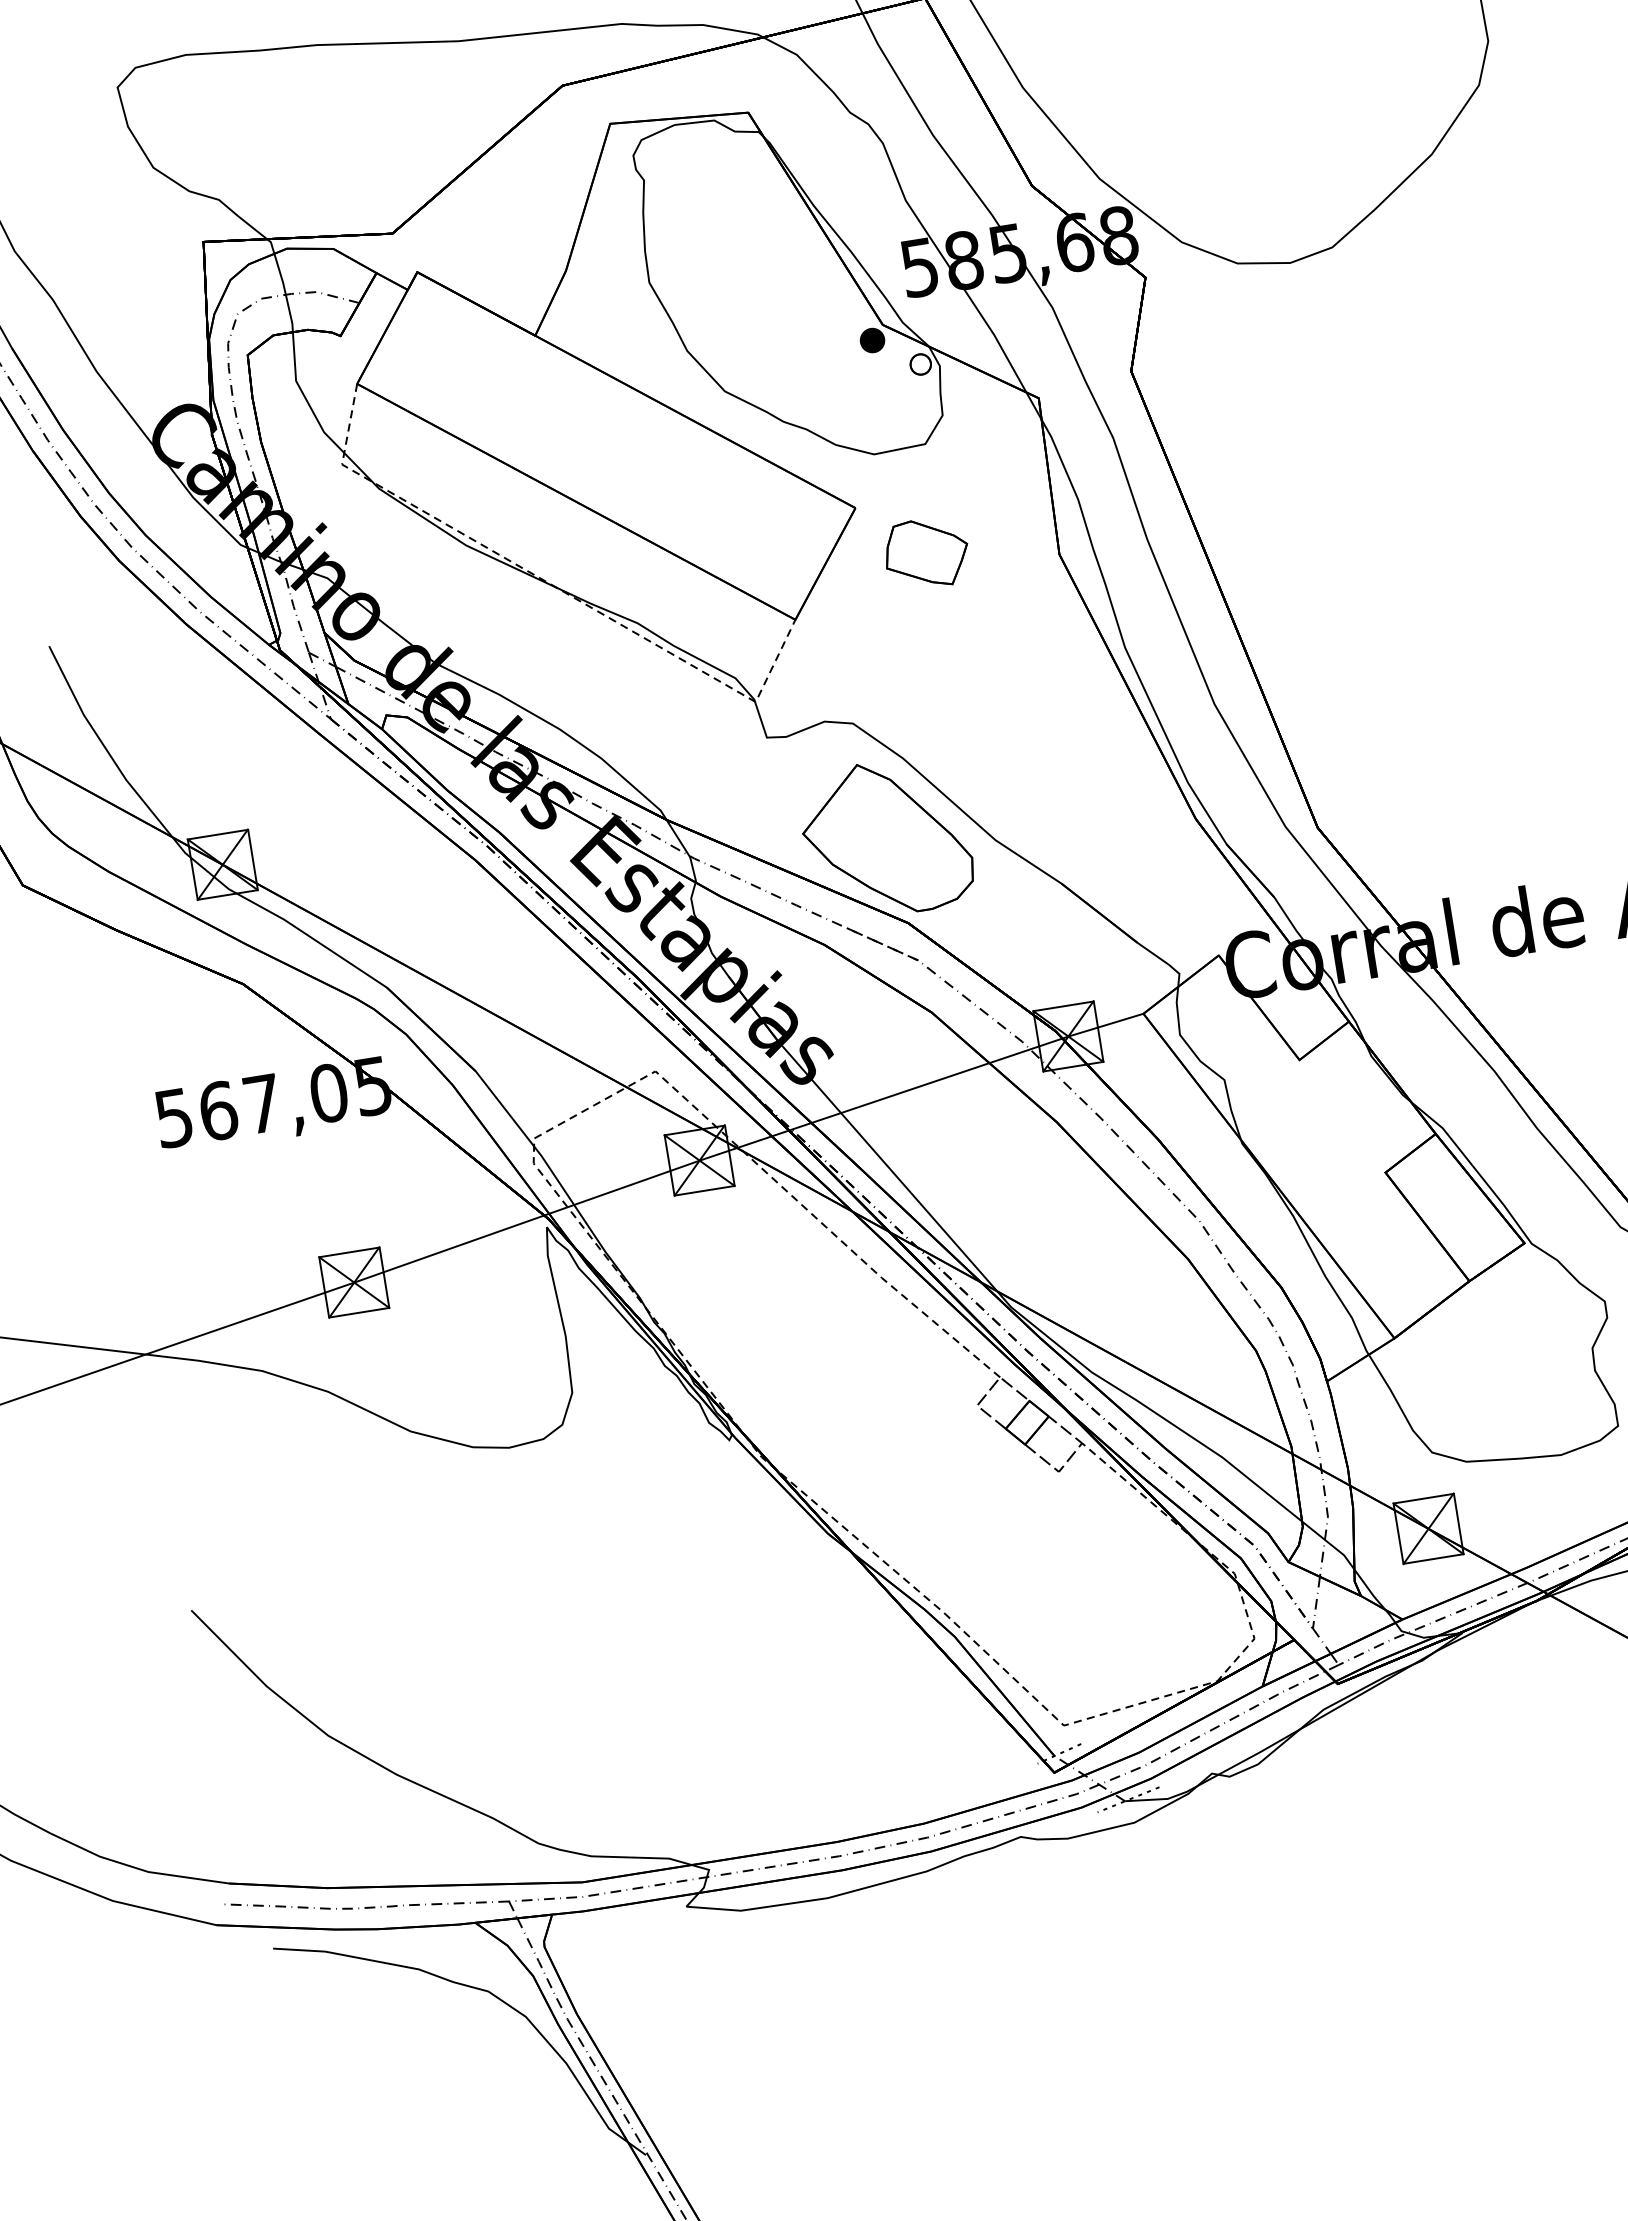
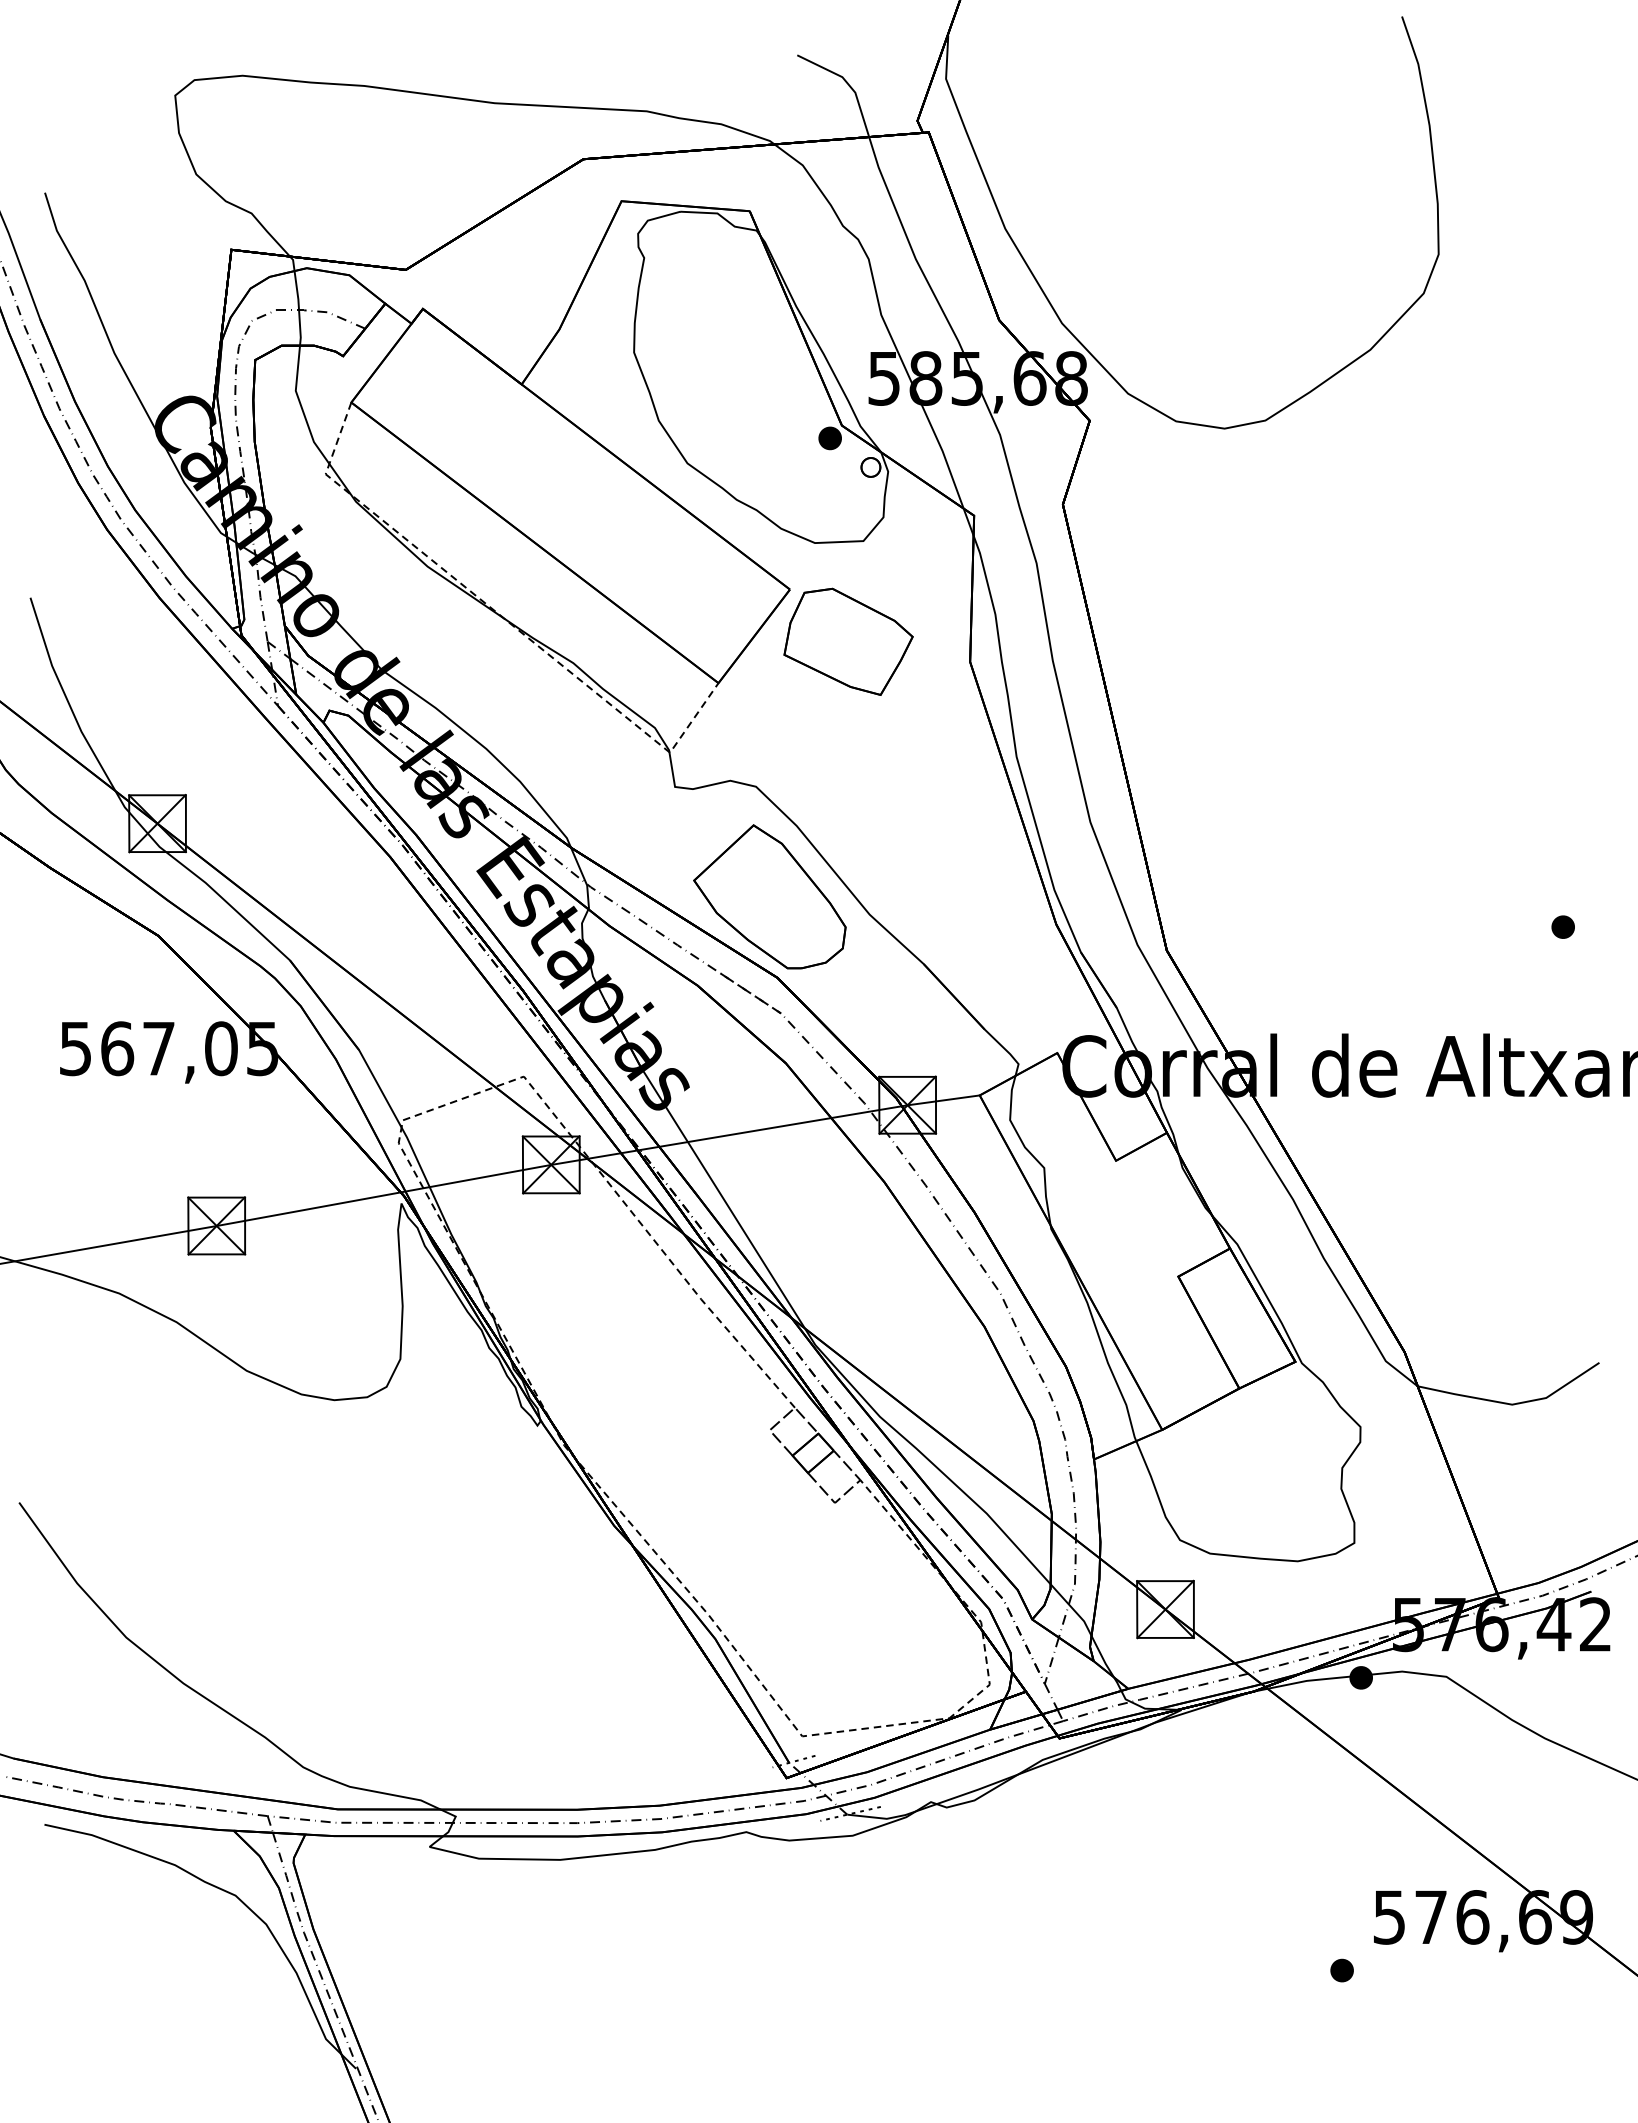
part: (926, 553) -> (848, 641), size x1.67

